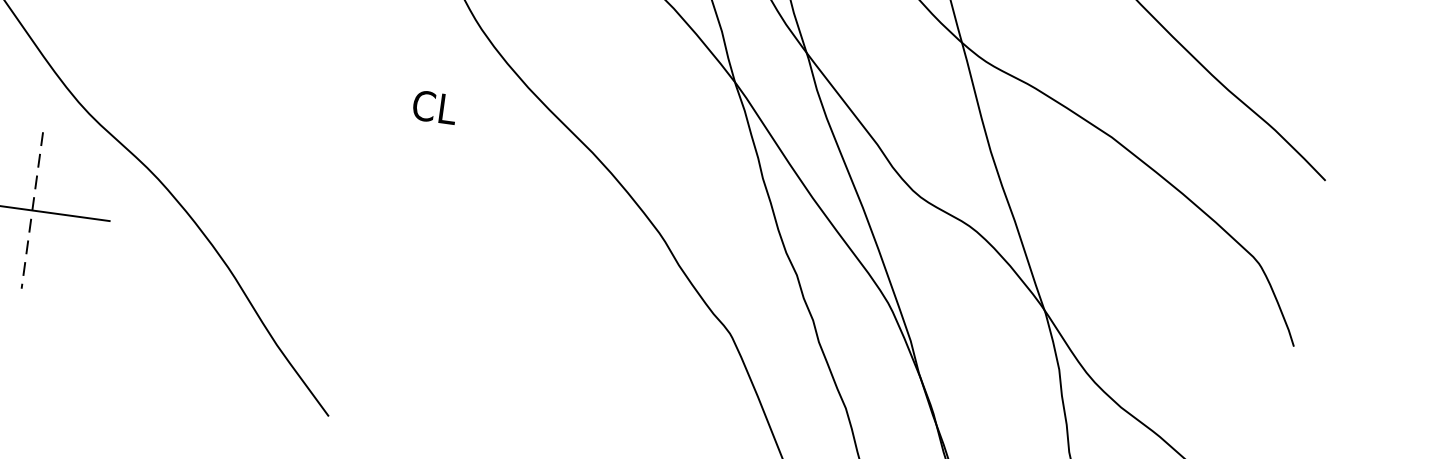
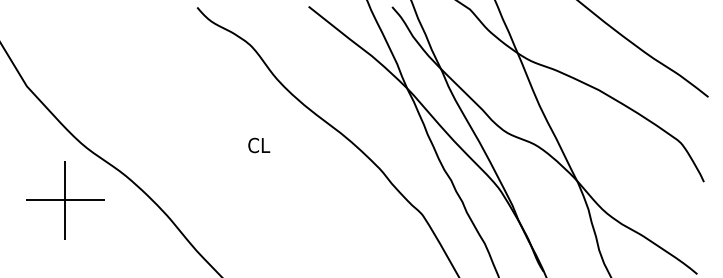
text: (435, 107) -> (259, 145), moved
line: (32, 210) -> (65, 200), dashed -> solid

